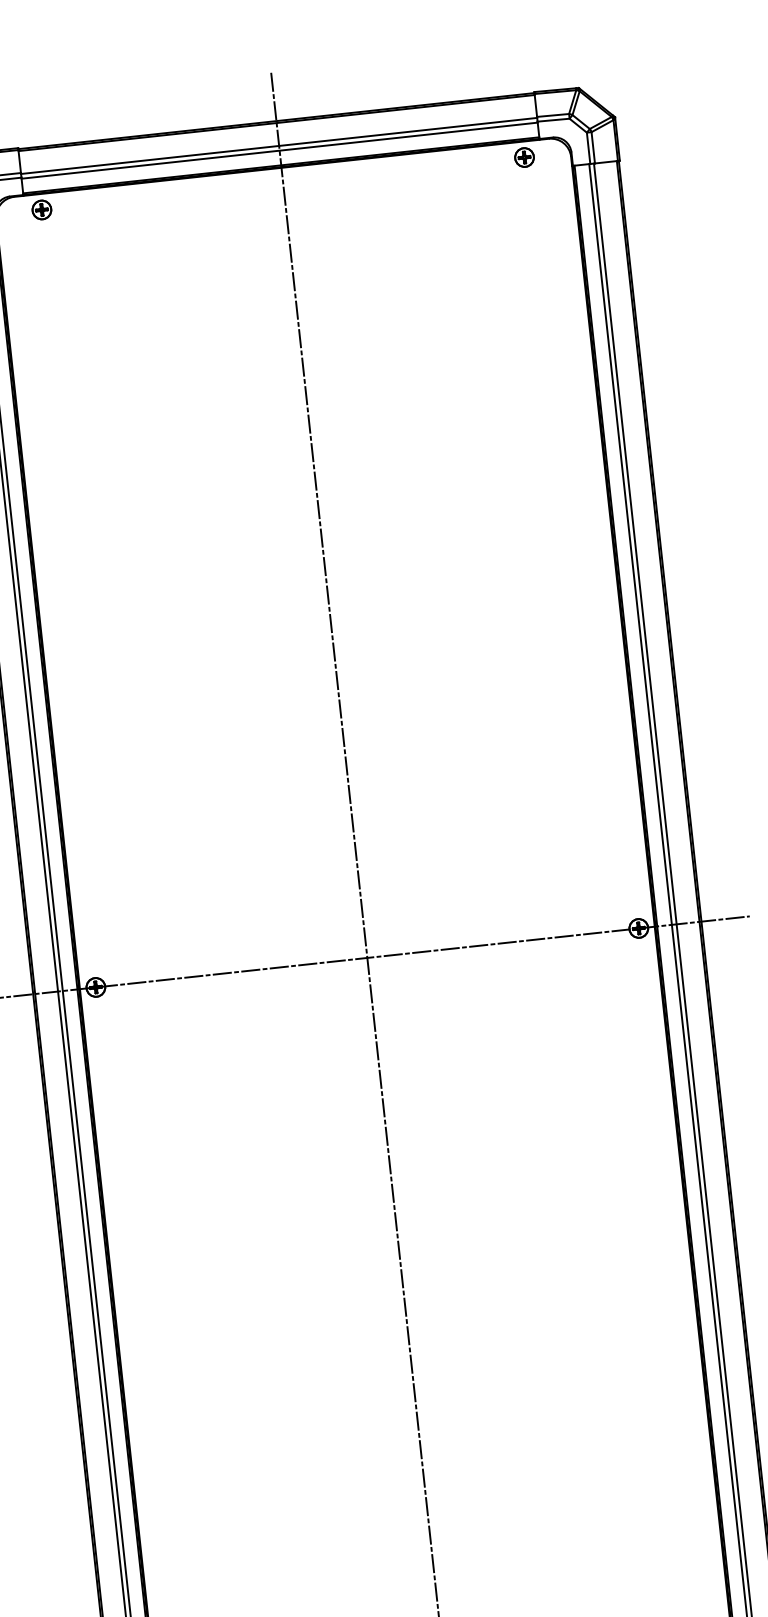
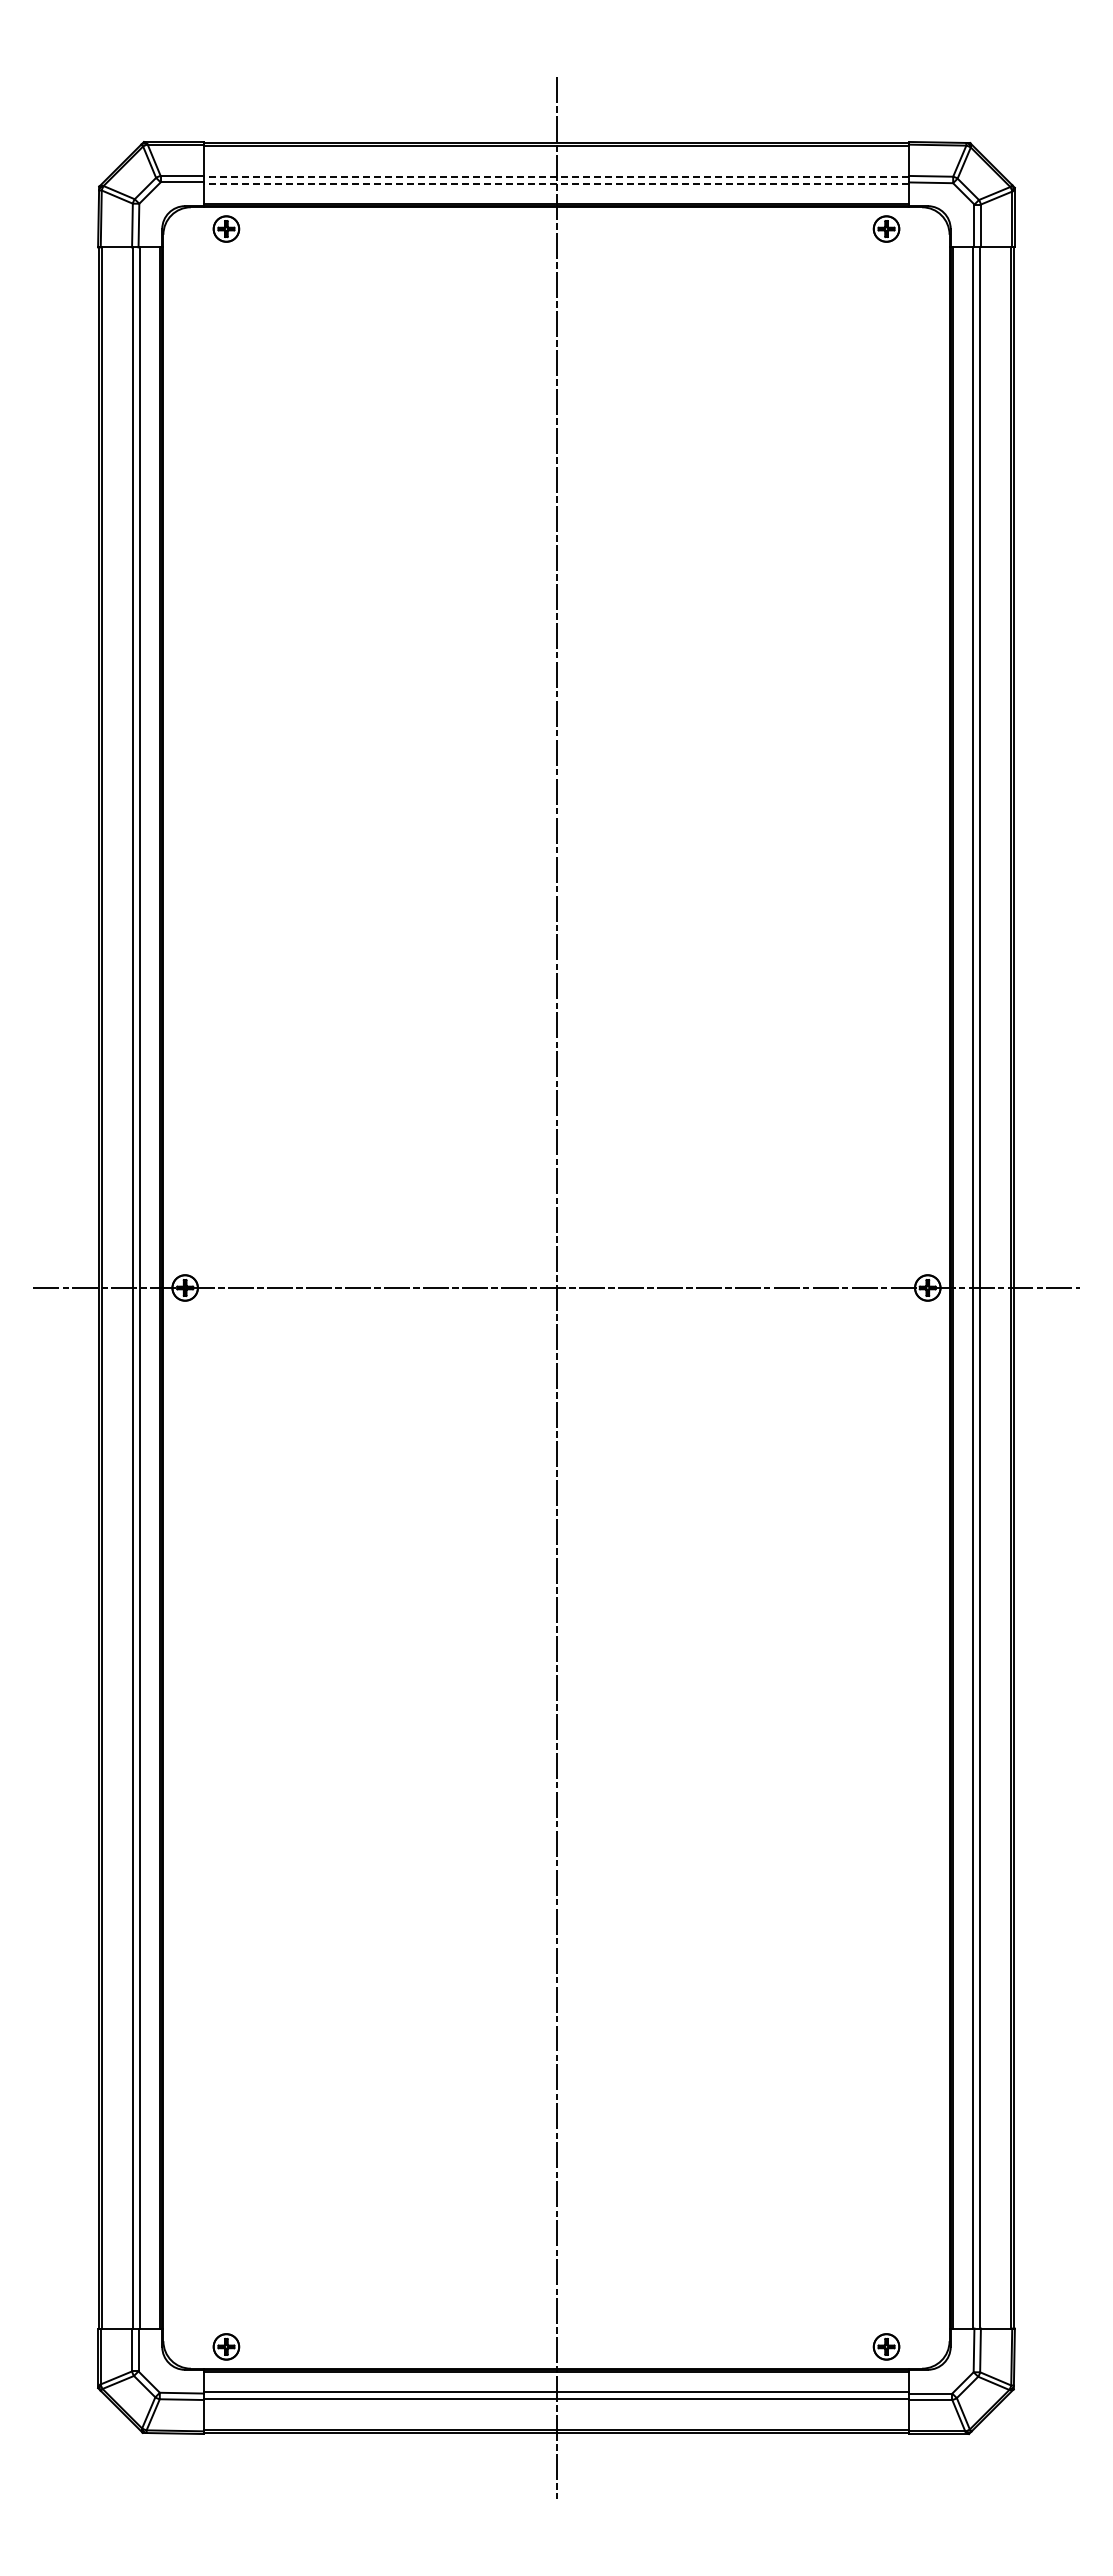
line: (279, 146) -> (556, 177), solid -> dashed
line: (279, 150) -> (556, 183), solid -> dashed

